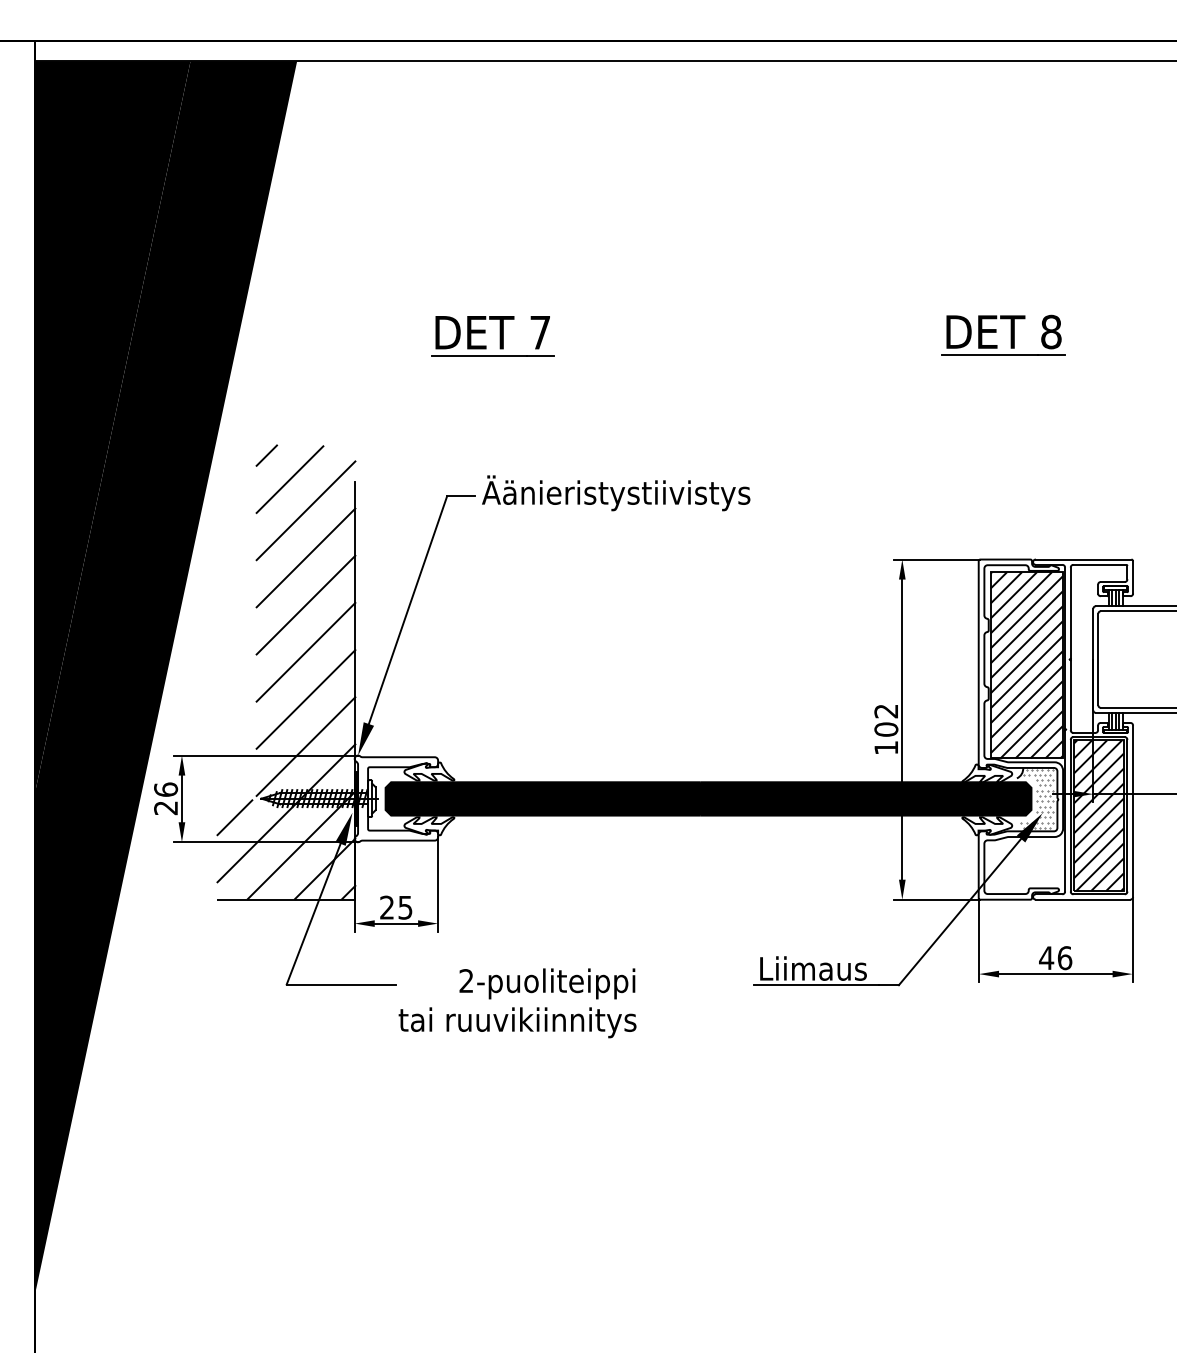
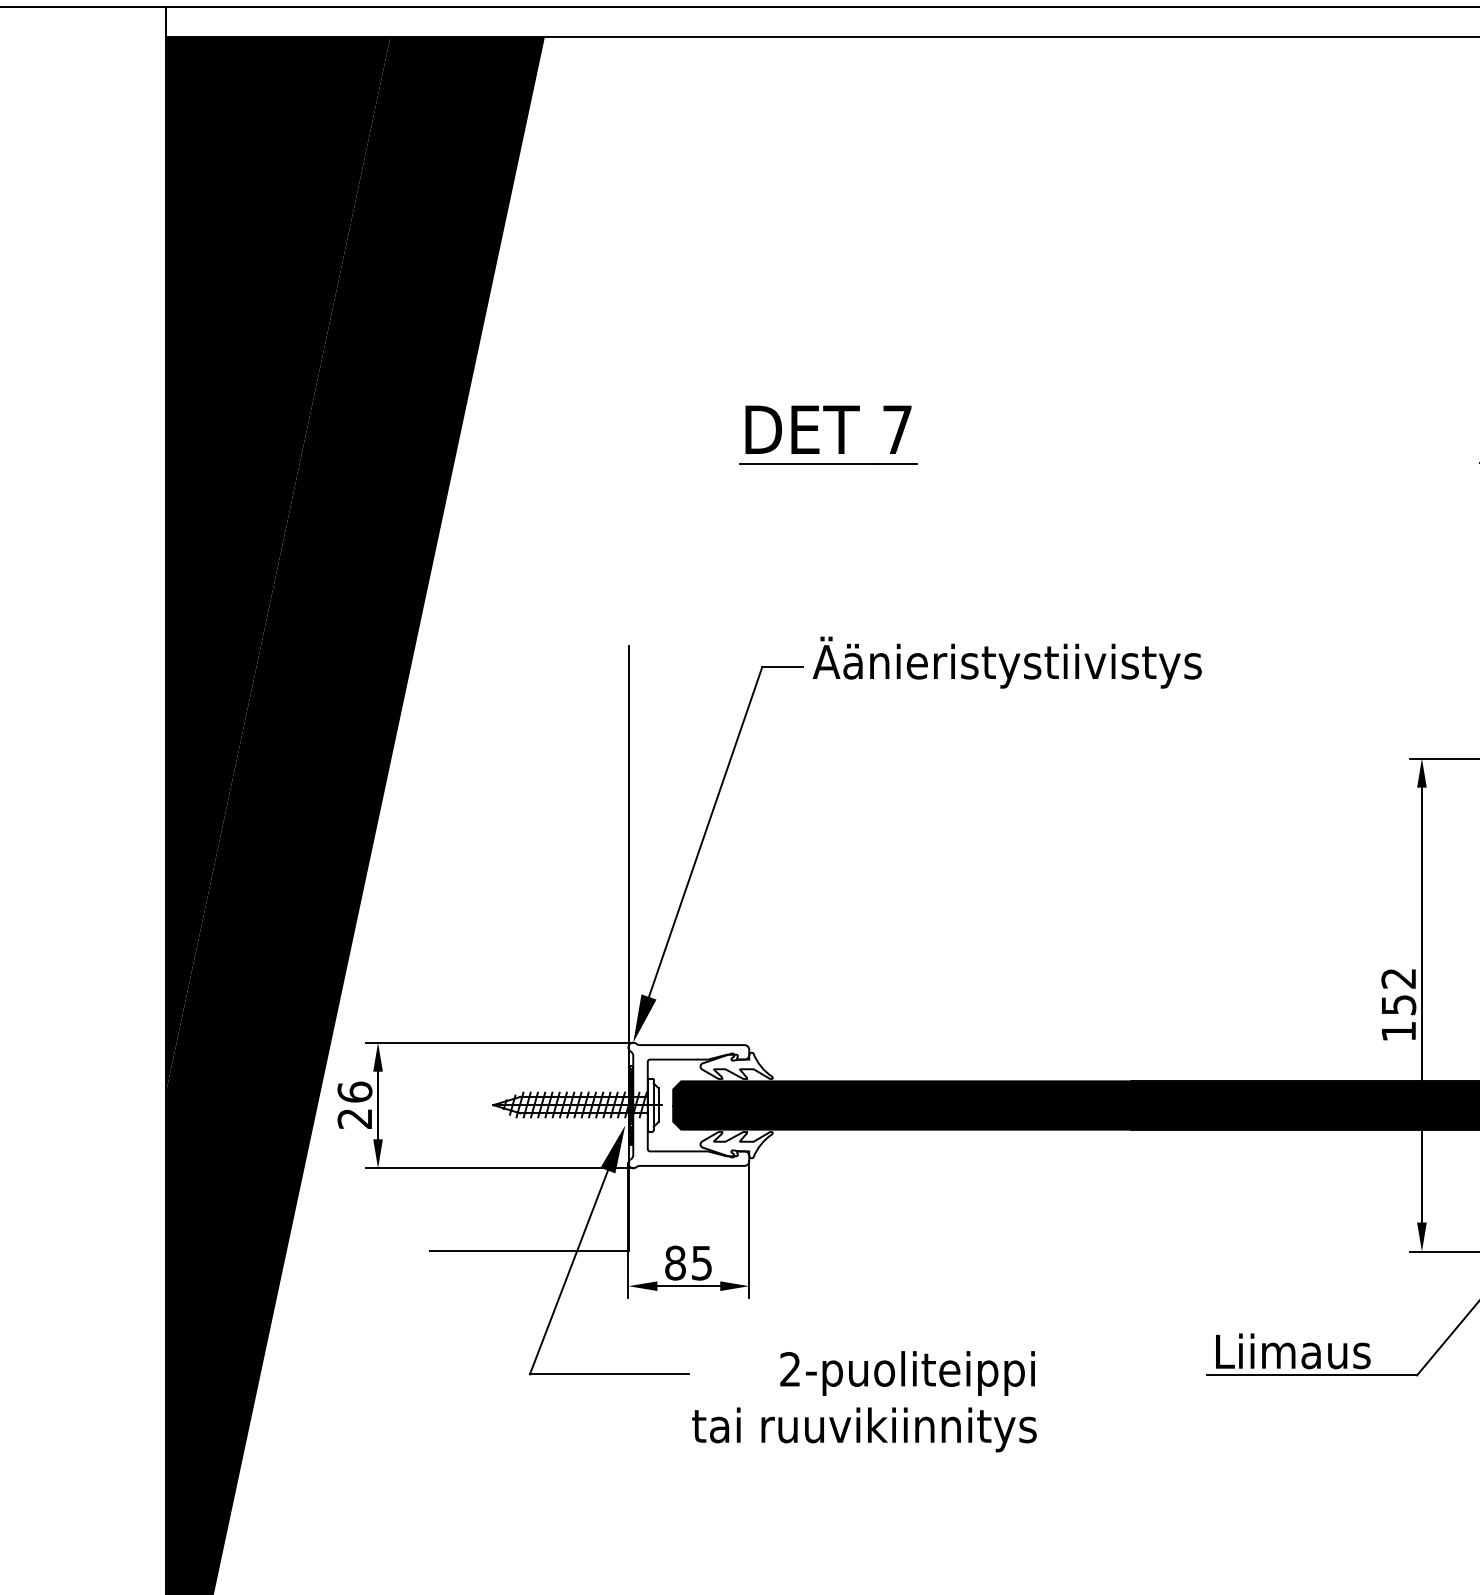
hatch: (286, 671) -> (529, 920), removed
text: (886, 729) -> (1399, 1004), 102 -> 152
text: (387, 907) -> (675, 1262), 25 -> 85

